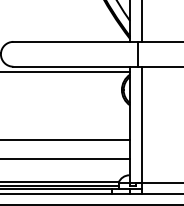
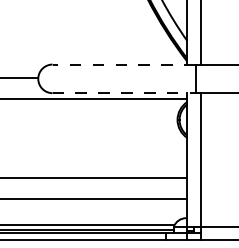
line: (75, 41) -> (124, 64), solid -> dashed
line: (75, 67) -> (124, 93), solid -> dashed

